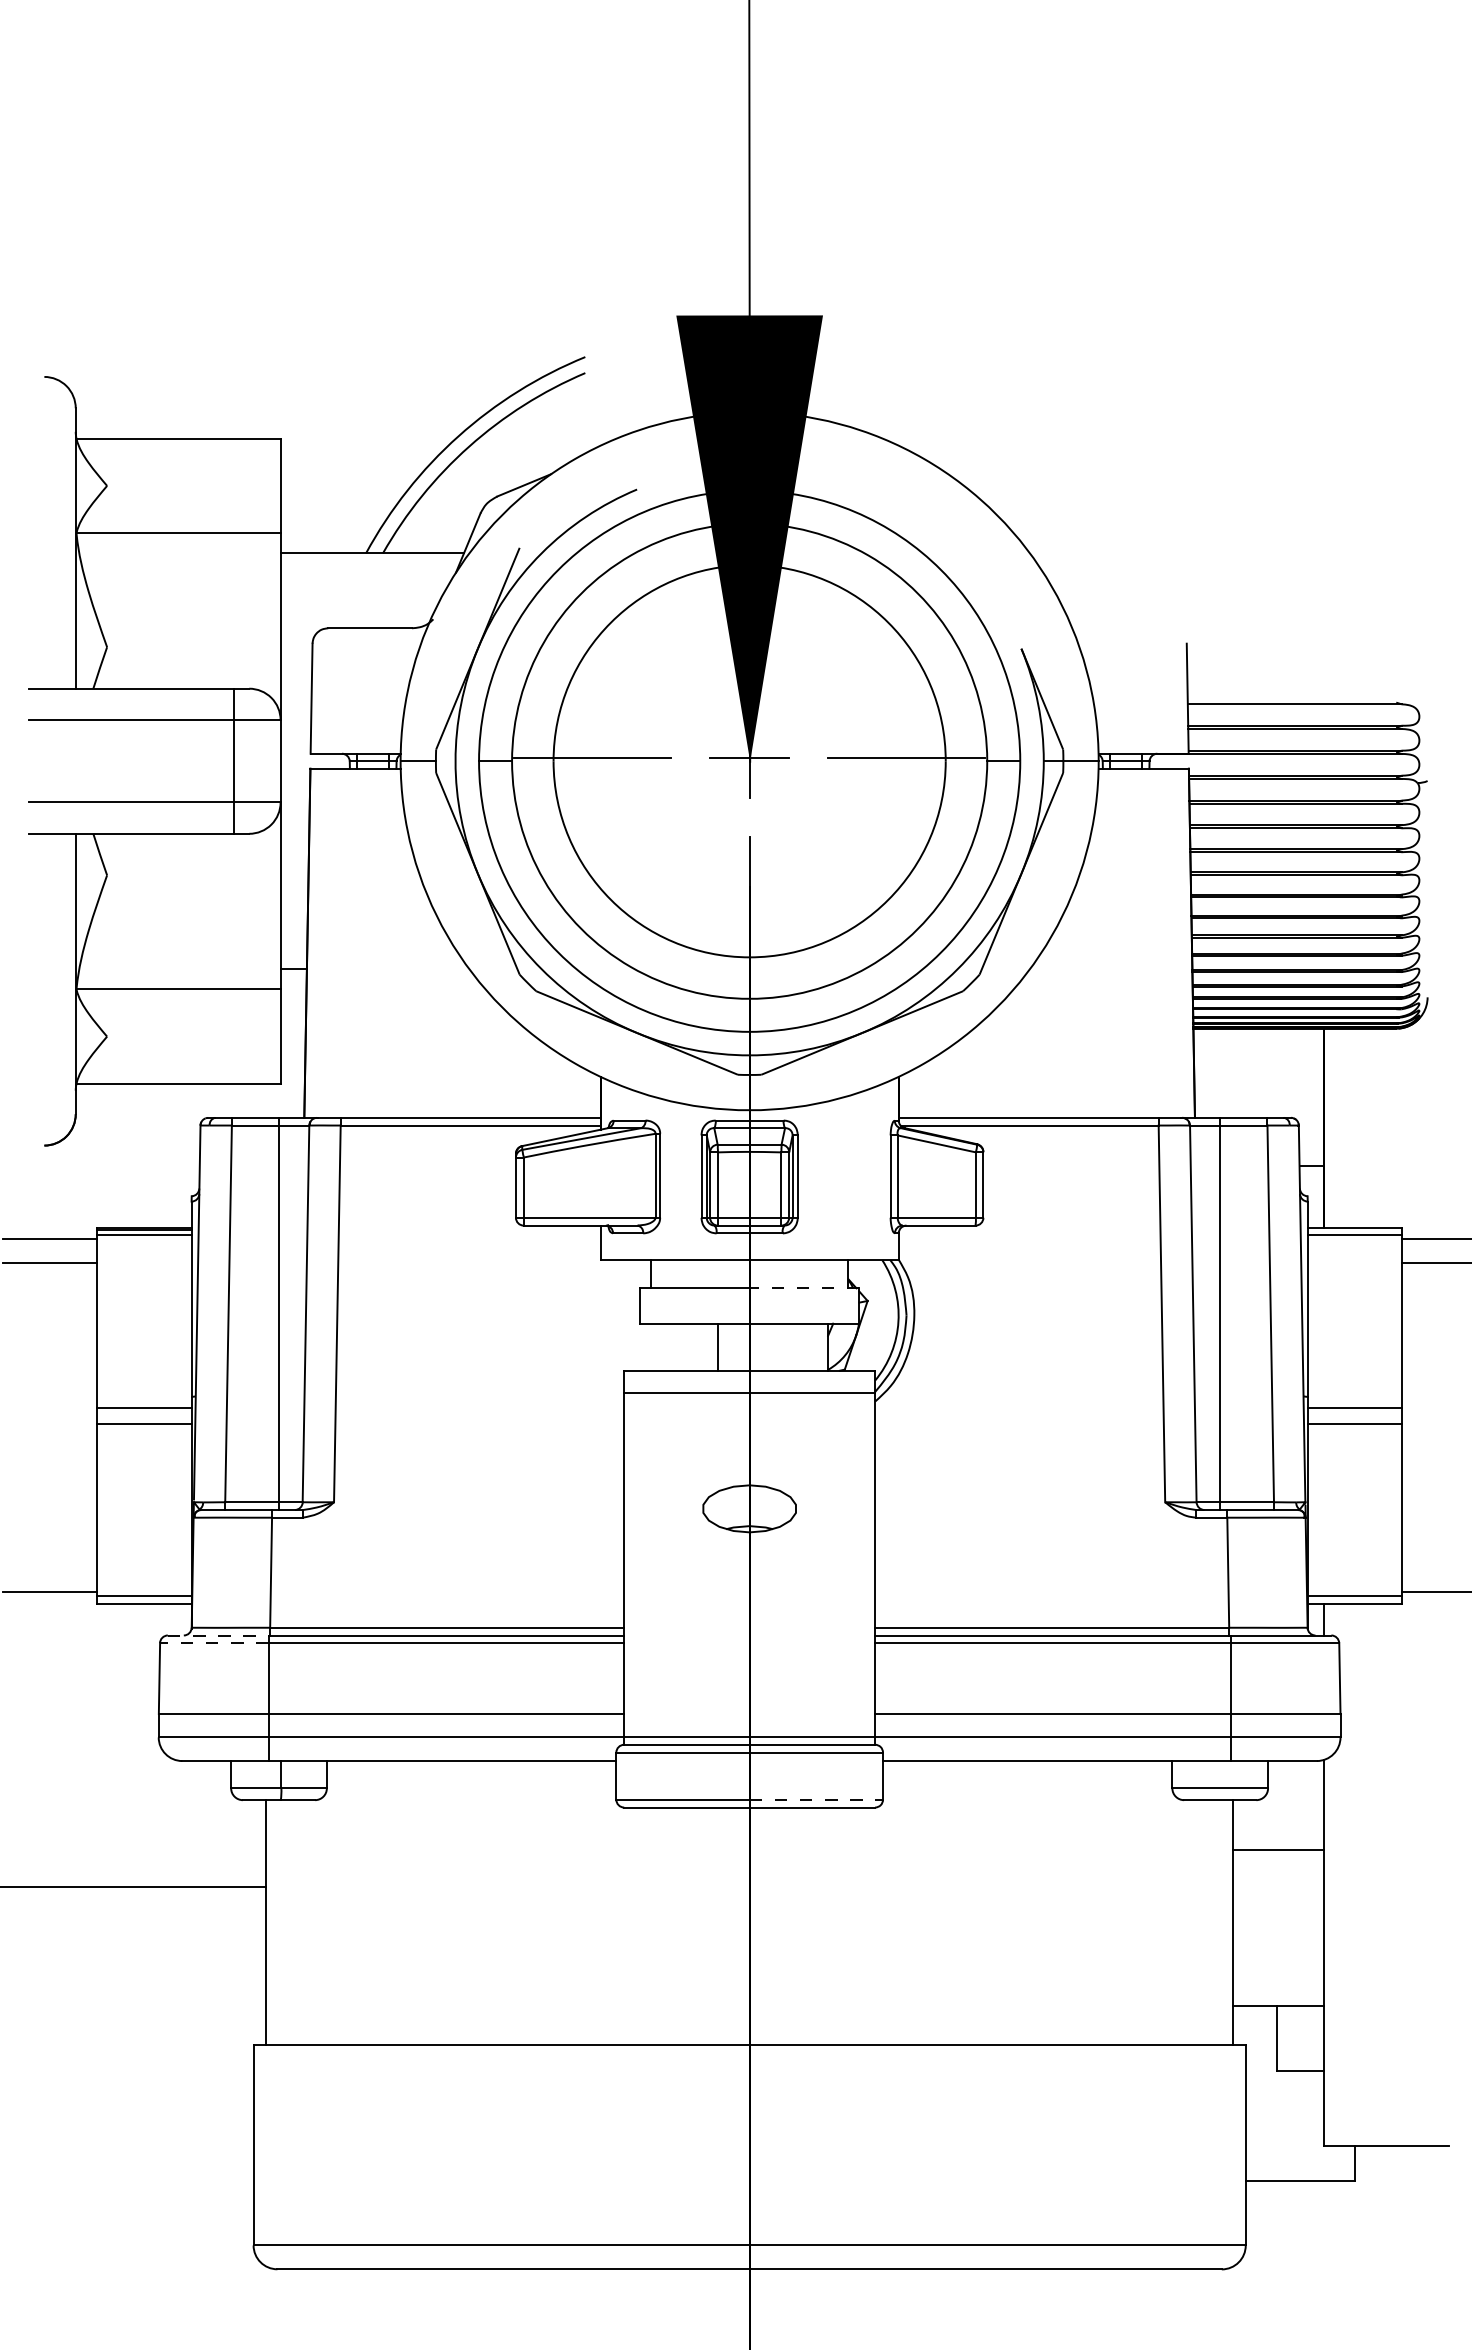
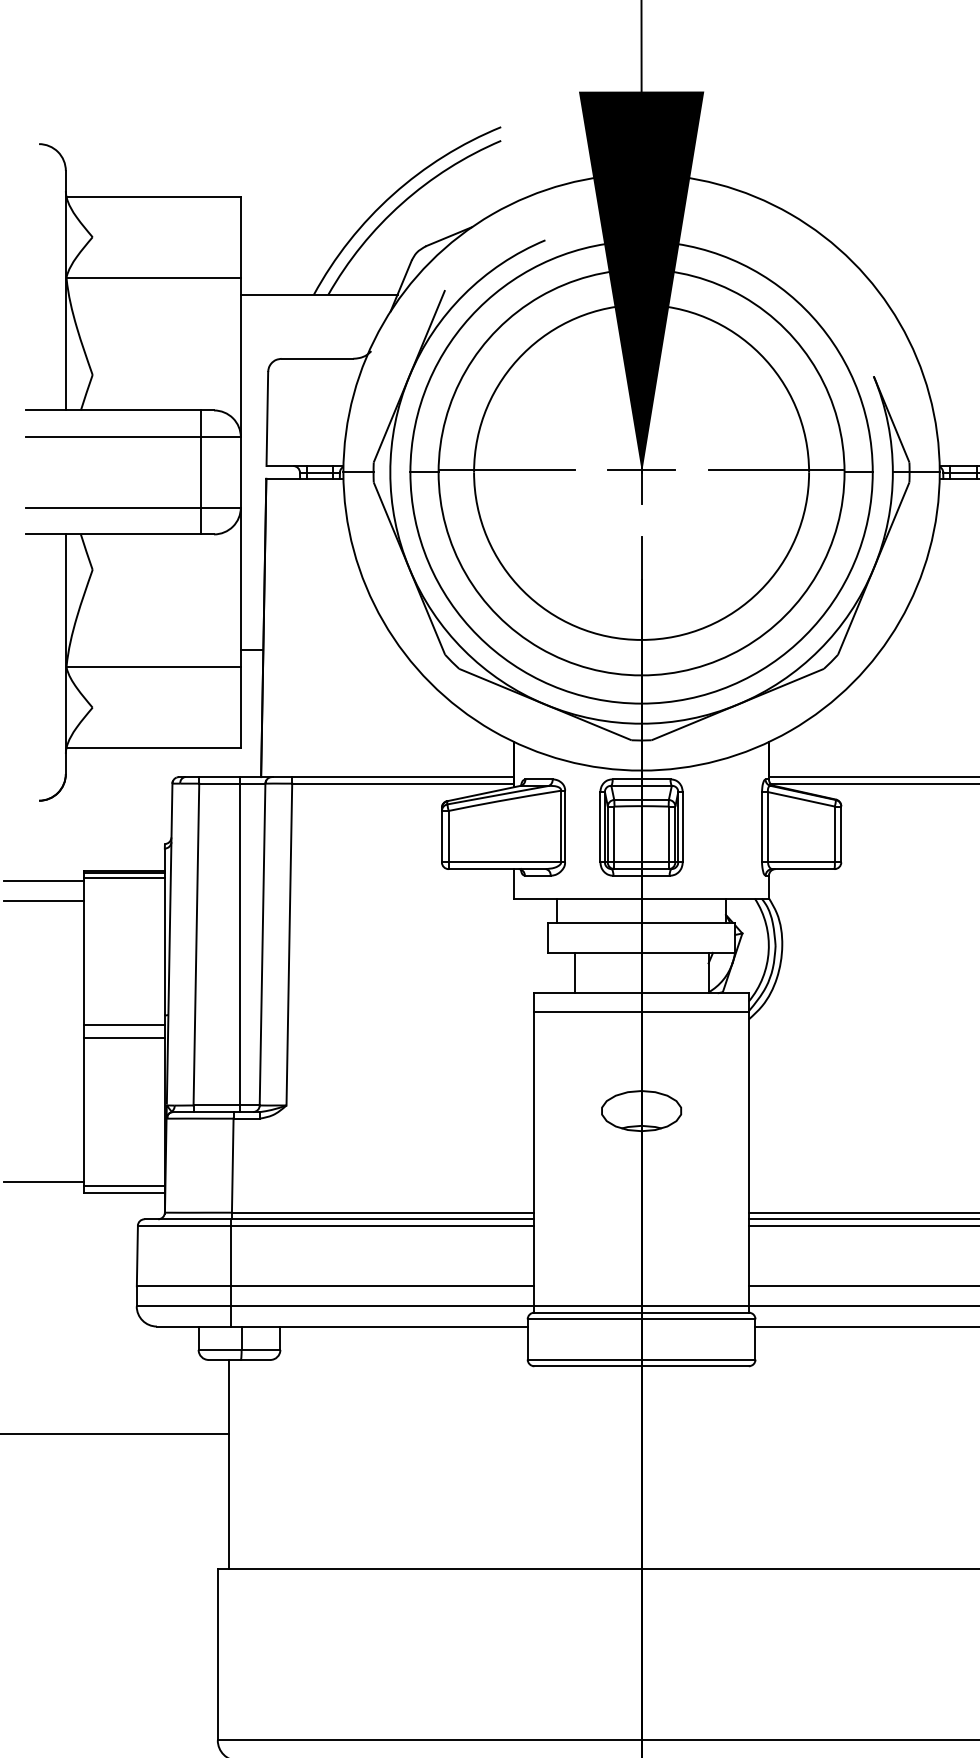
line: (804, 1288) -> (688, 922), dashed -> solid
line: (718, 1346) -> (574, 972), moved
line: (218, 1635) -> (187, 1219), dashed -> solid
line: (213, 1643) -> (183, 1226), dashed -> solid
line: (816, 1799) -> (698, 1359), dashed -> solid

